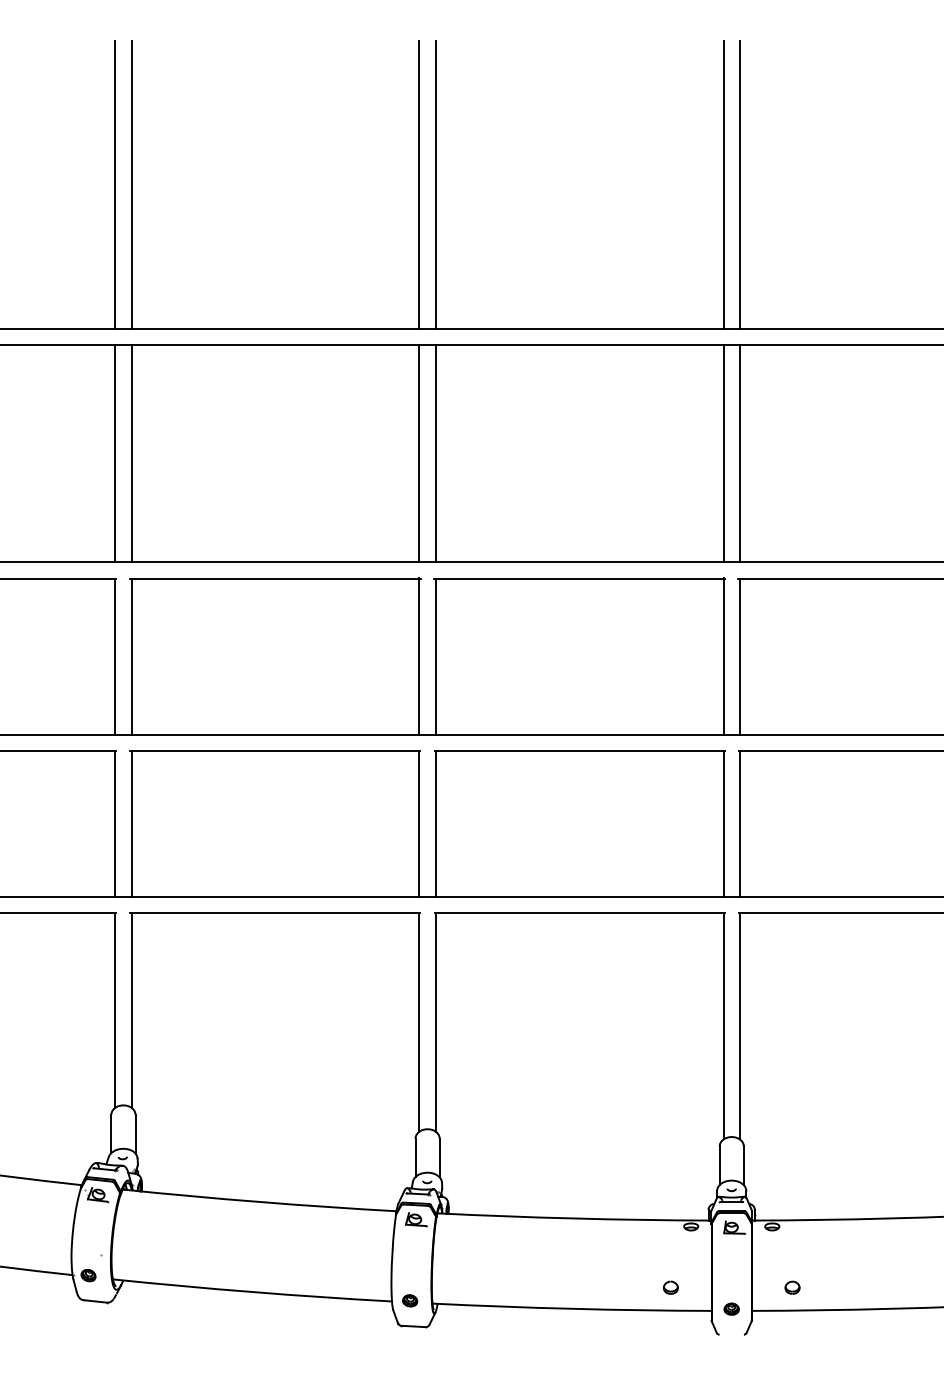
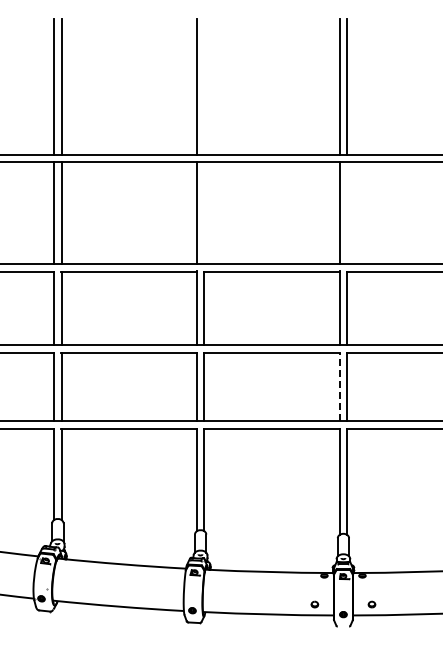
line: (435, 184) -> (204, 86), removed
line: (435, 454) -> (204, 213), removed
line: (740, 454) -> (347, 213), removed
line: (723, 823) -> (339, 386), solid -> dashed

